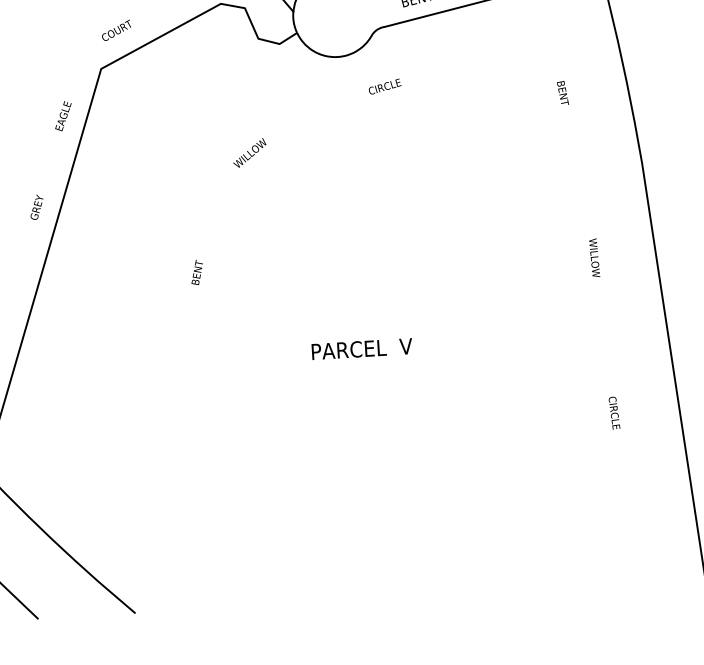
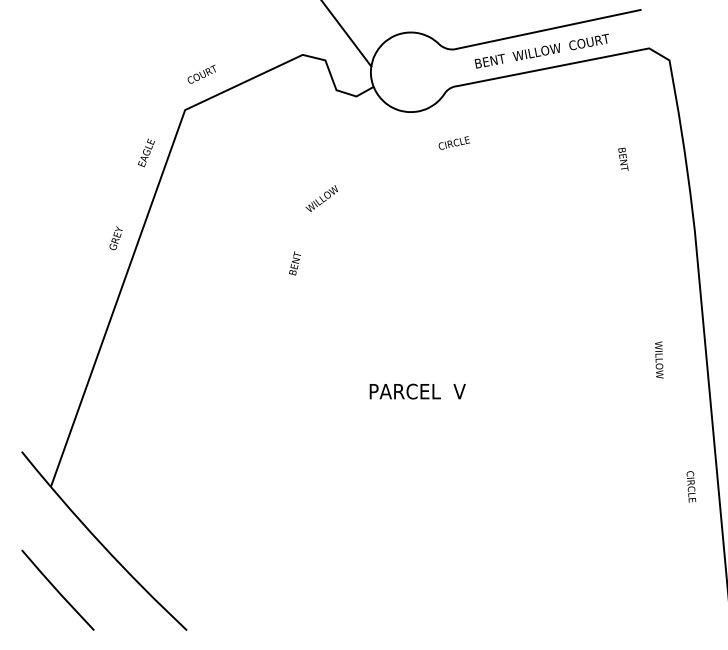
text: (594, 257) -> (659, 359), moved
text: (196, 272) -> (294, 263), moved
text: (614, 412) -> (691, 486), moved

